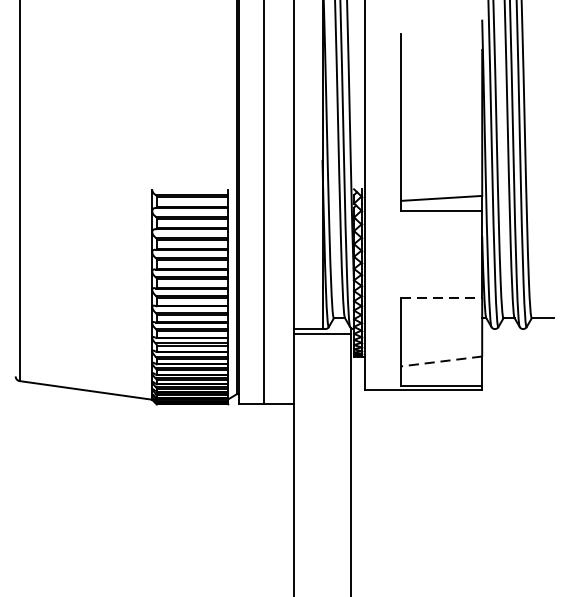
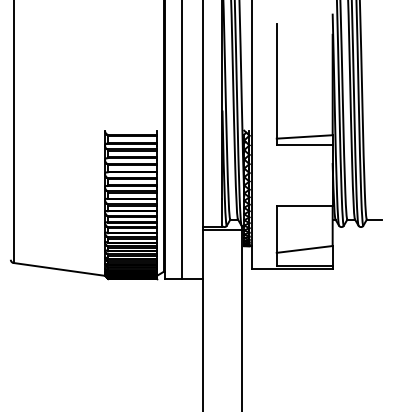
line: (441, 297) -> (304, 205), dashed -> solid
line: (441, 361) -> (304, 249), dashed -> solid

